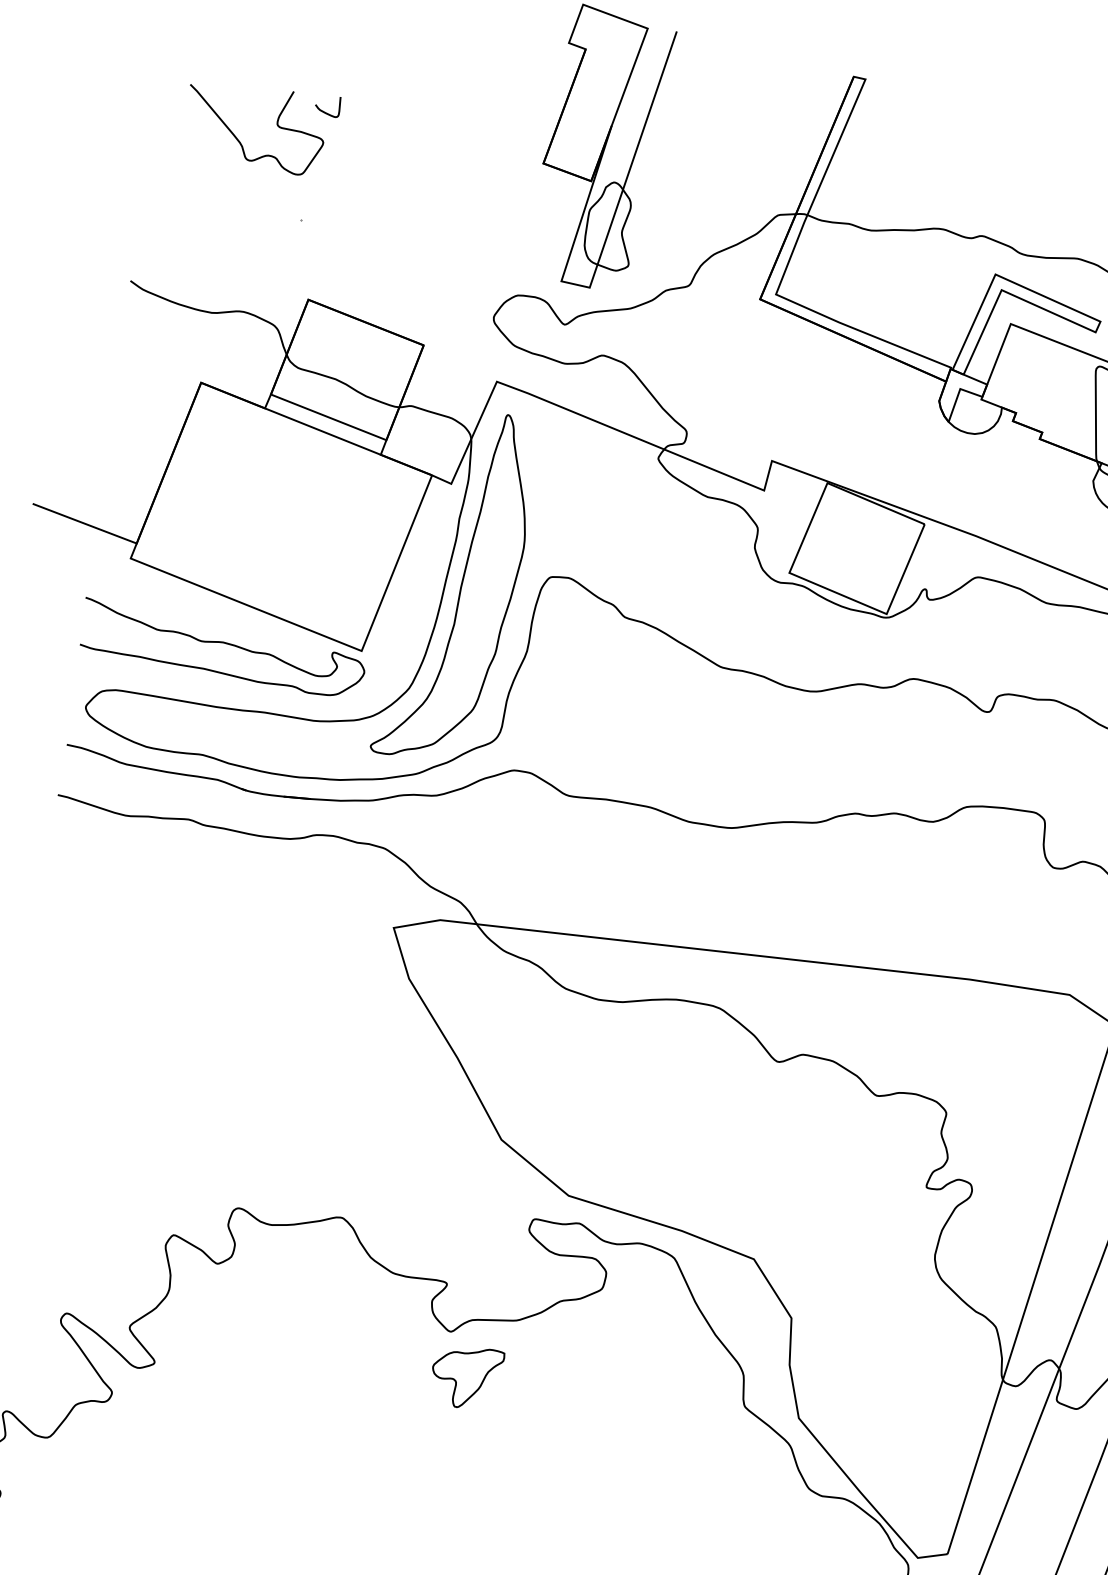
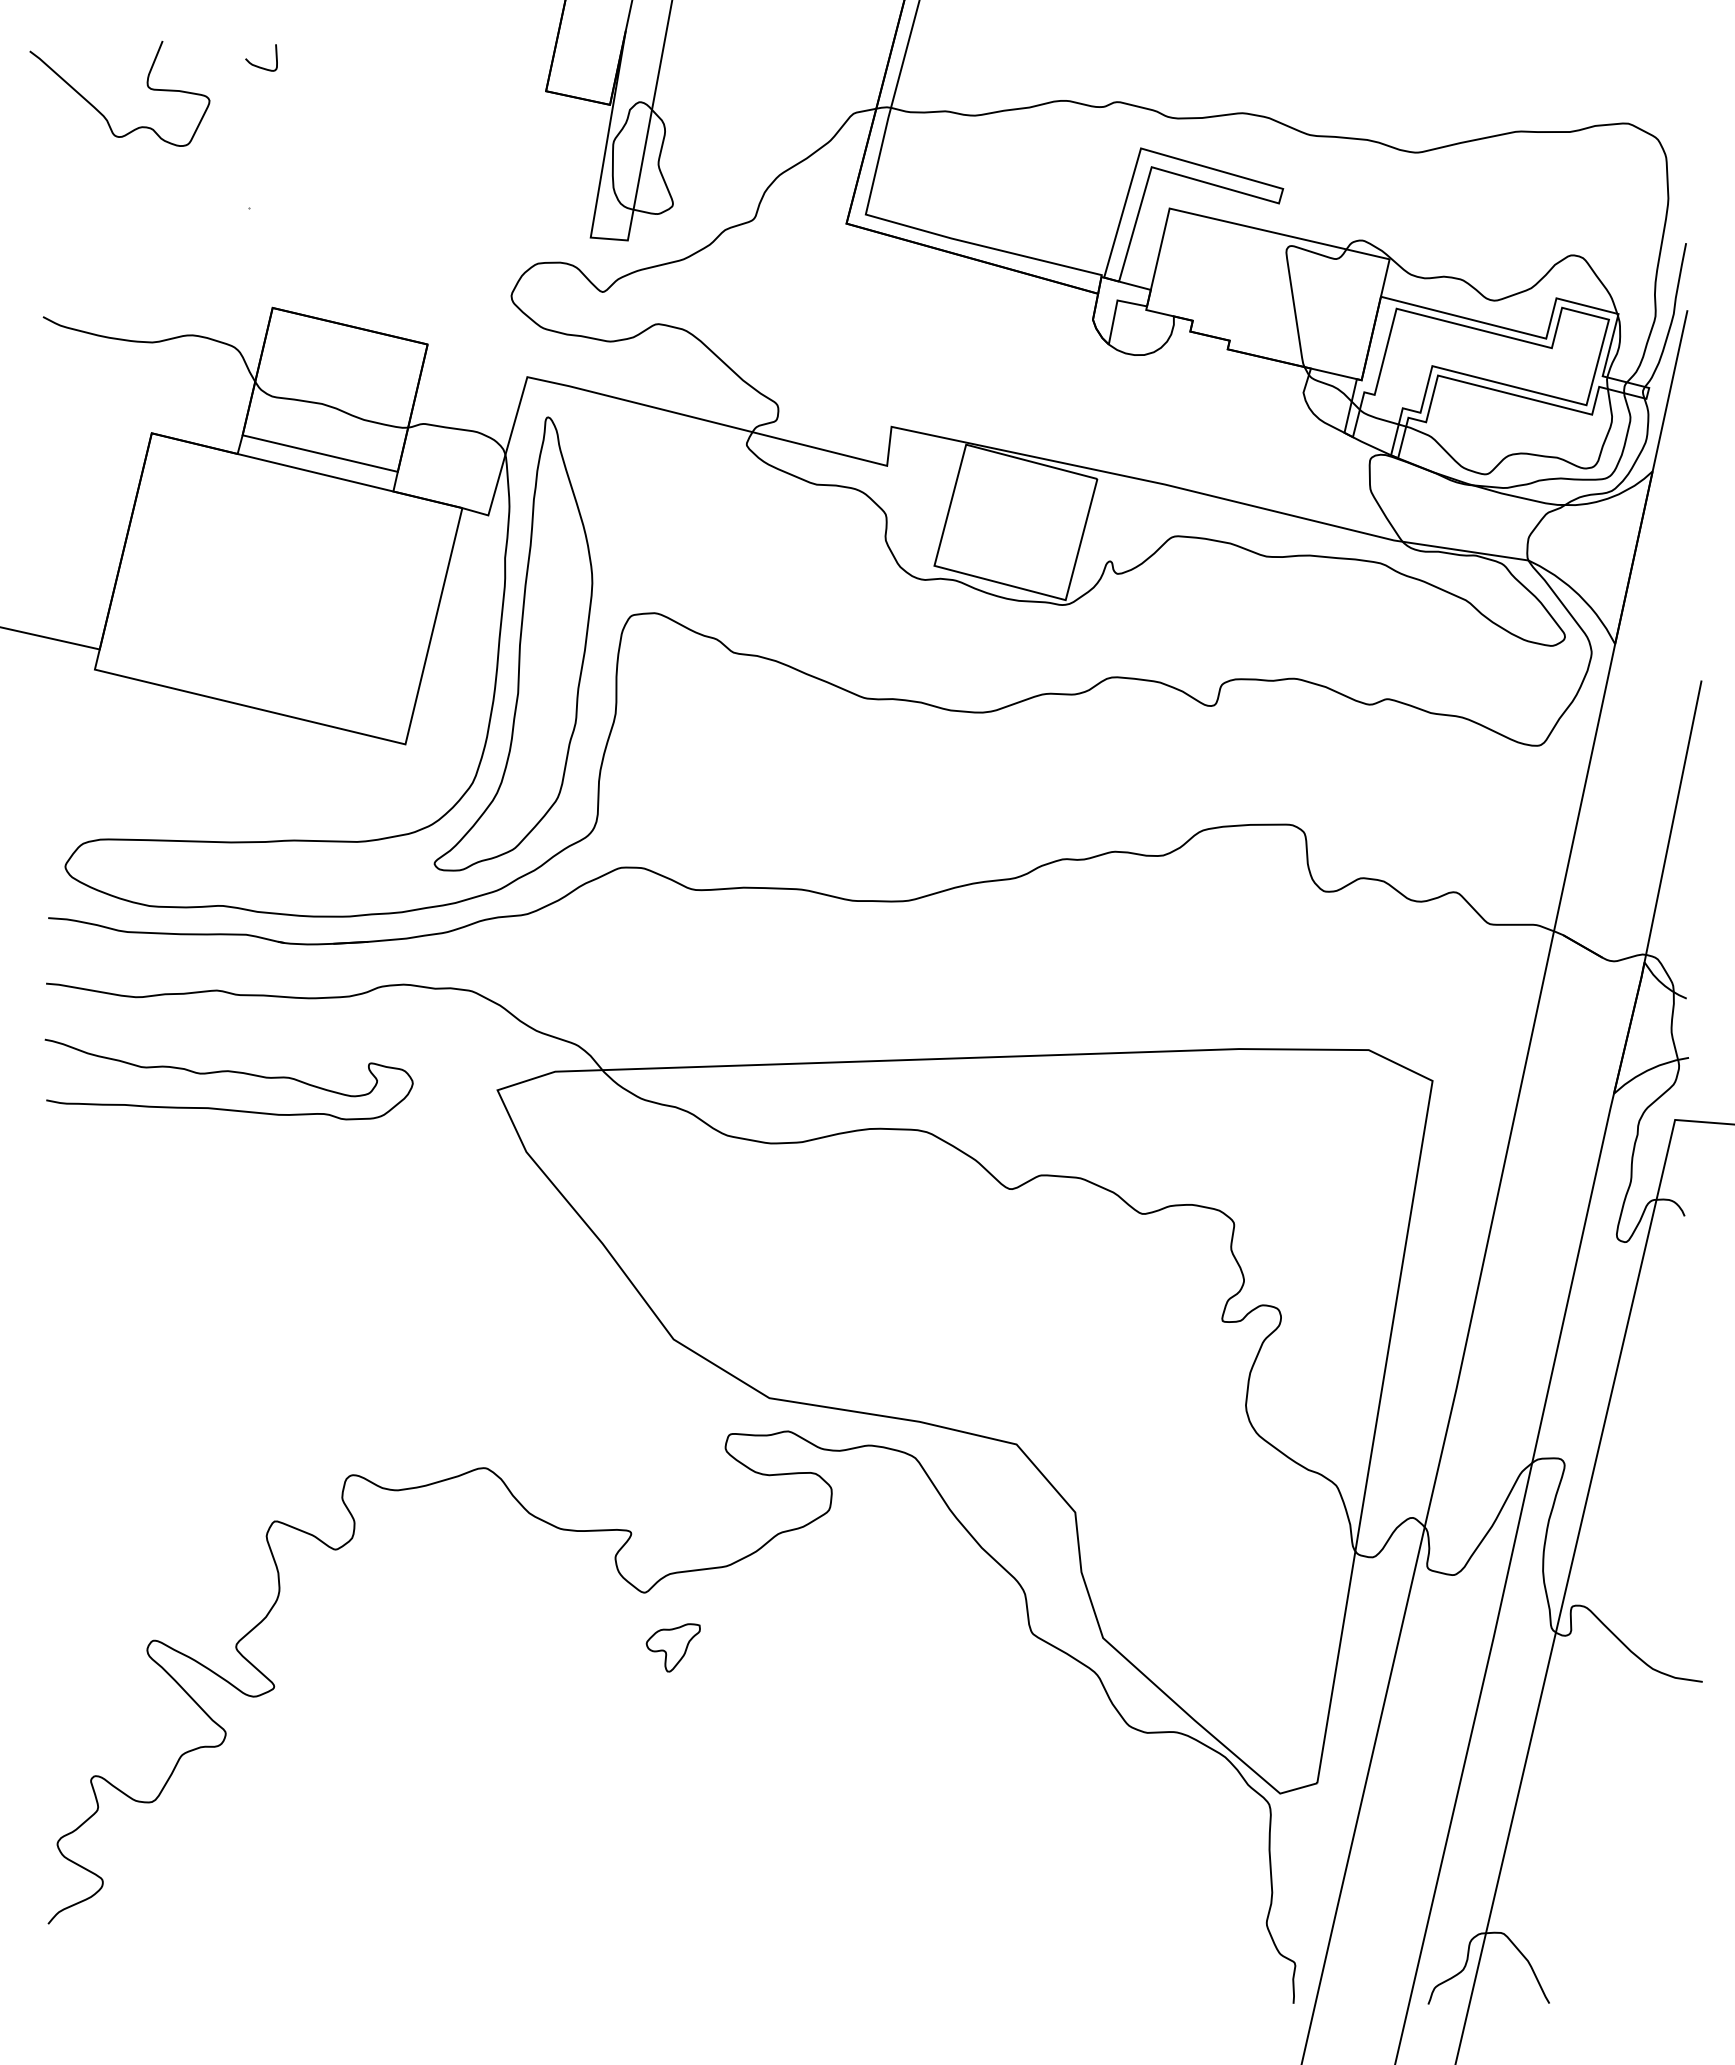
curve: (238, 138) -> (100, 111), moved
curve: (223, 643) -> (228, 1072), moved
part: (466, 1377) -> (673, 1647), size x0.6

